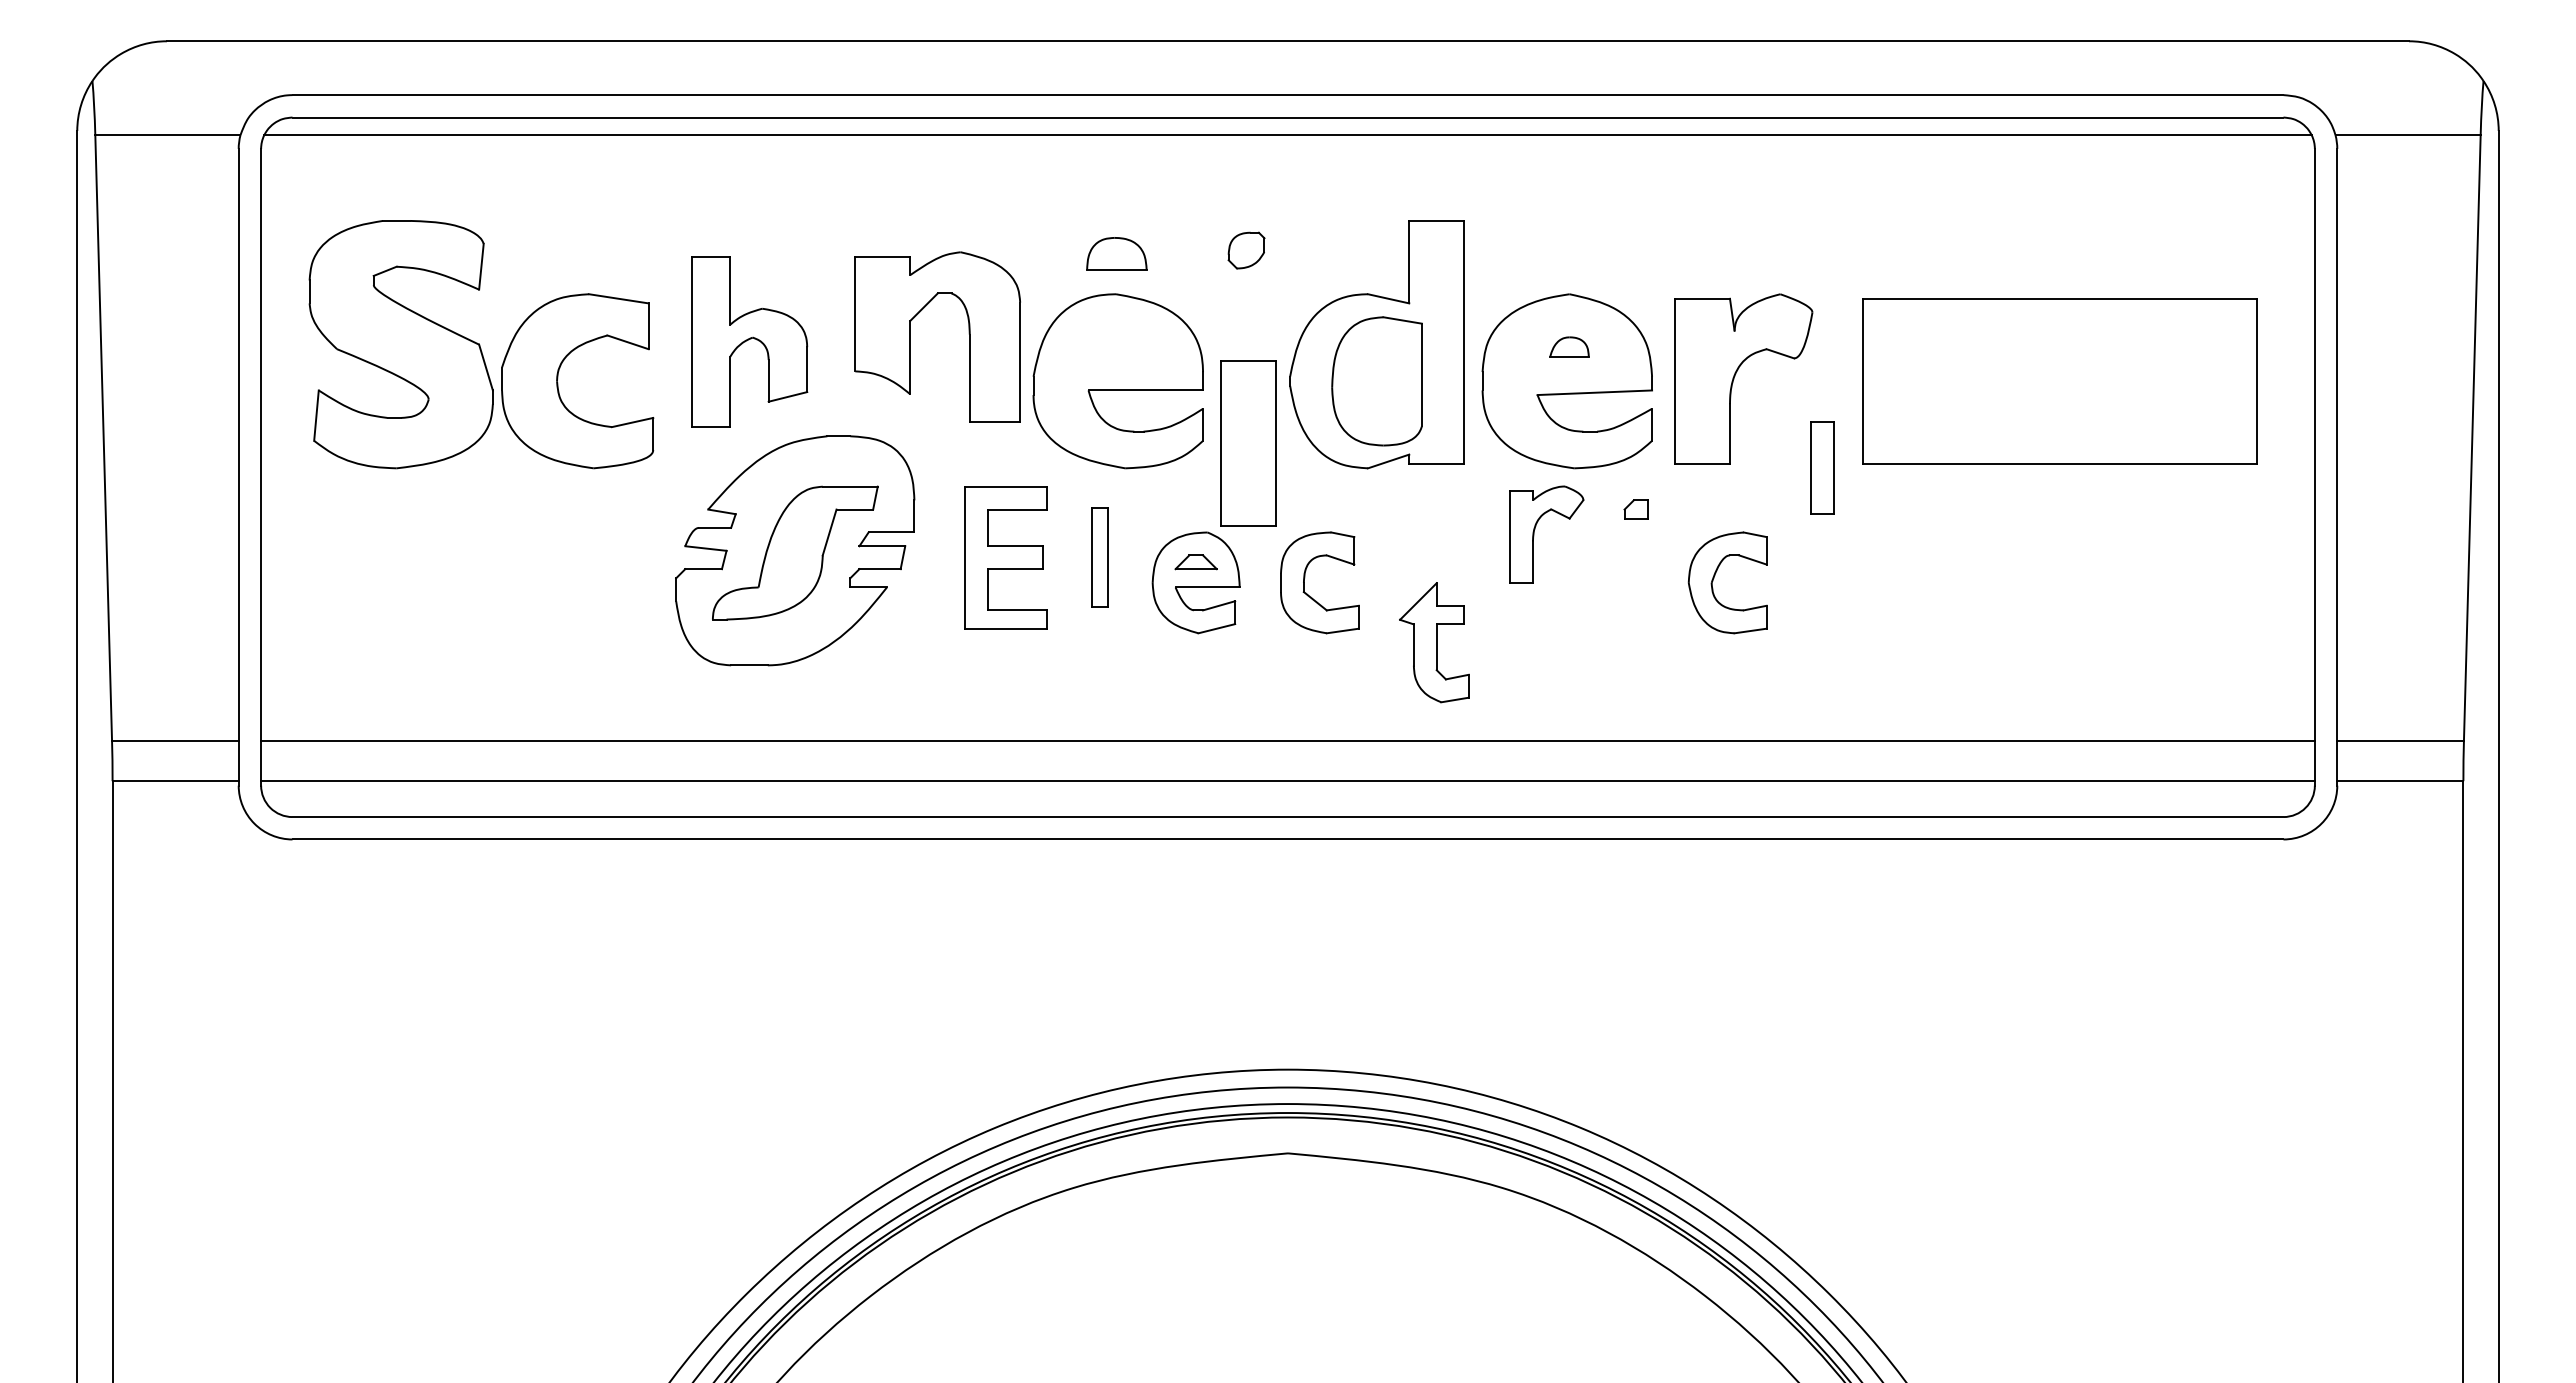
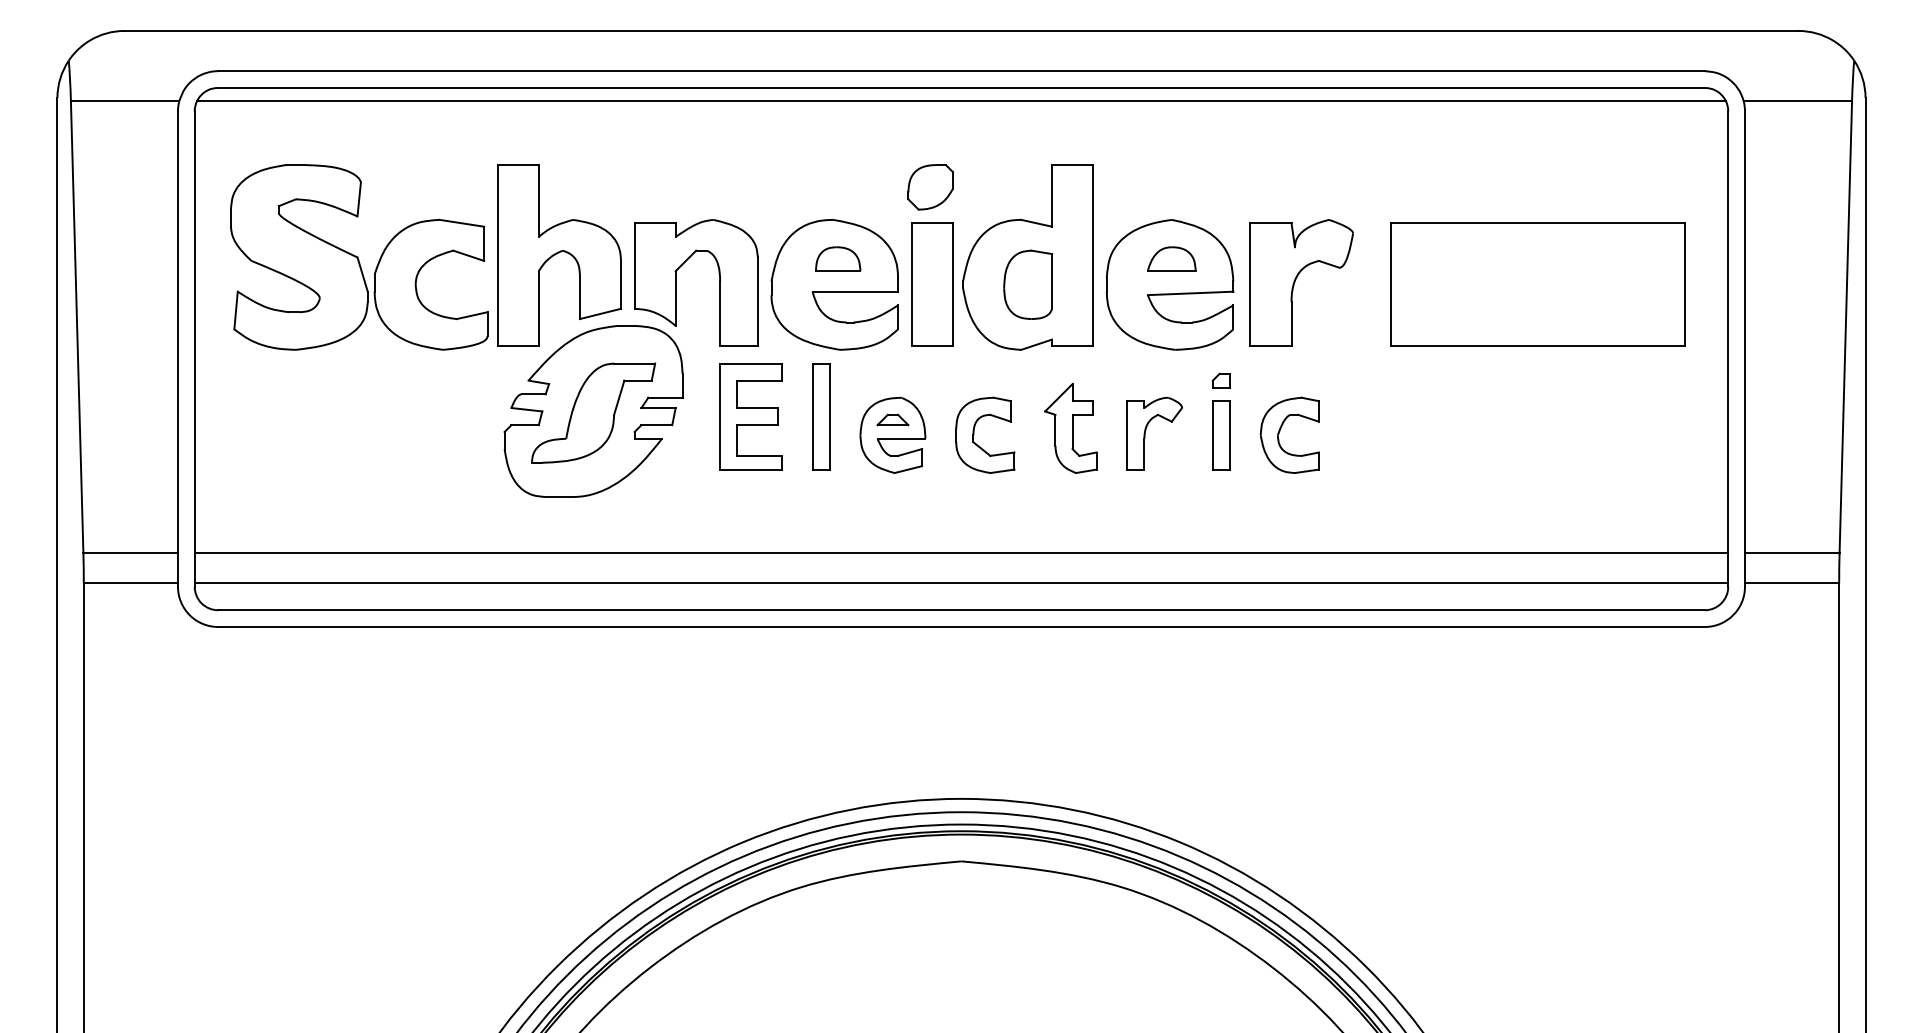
part: (1246, 250) -> (930, 187), size x1.67
part: (1116, 253) -> (837, 258), moved
part: (910, 336) -> (675, 282), moved
part: (749, 342) -> (559, 255), size x1.43
part: (1569, 346) -> (1171, 258), size x1.67
part: (1377, 380) -> (1028, 284), size x0.71
part: (1248, 443) -> (932, 285), moved
part: (1822, 467) -> (1221, 435), moved
part: (1534, 534) -> (1145, 433), moved
part: (1099, 557) -> (820, 416), size x1.43
part: (1434, 642) -> (1070, 428), moved

